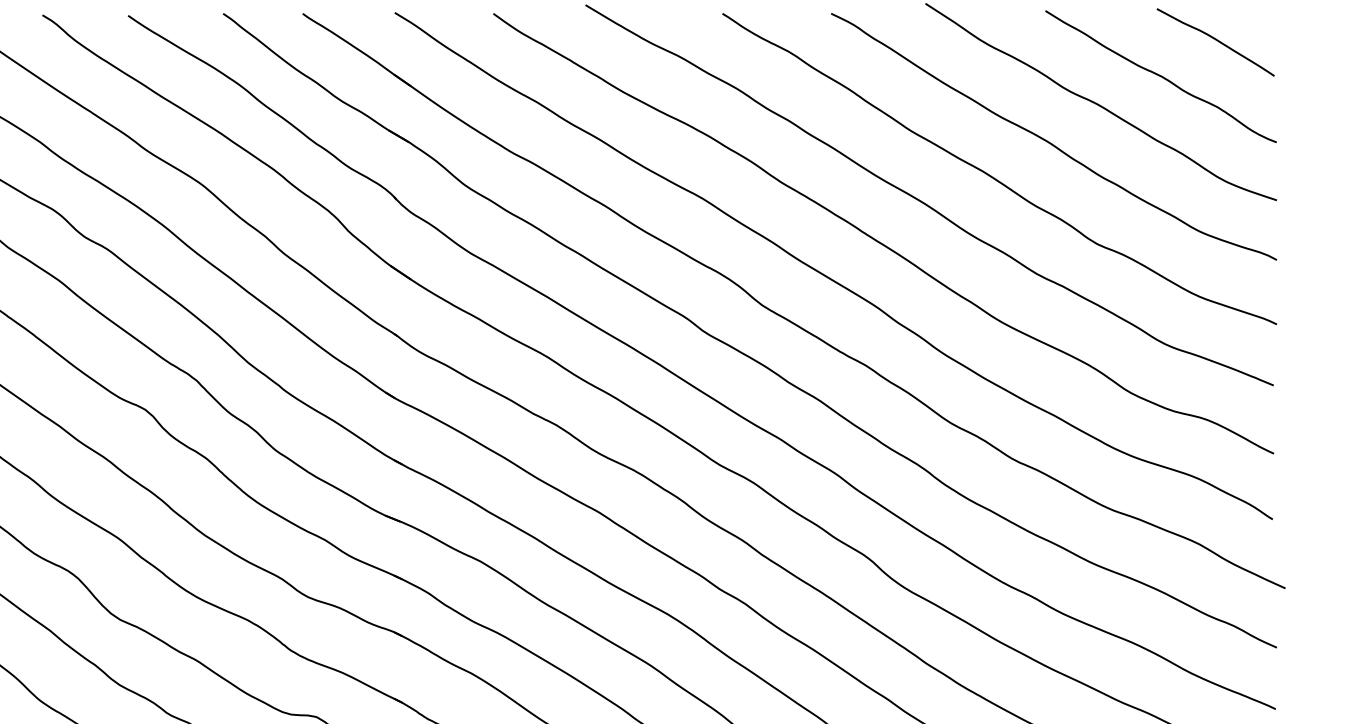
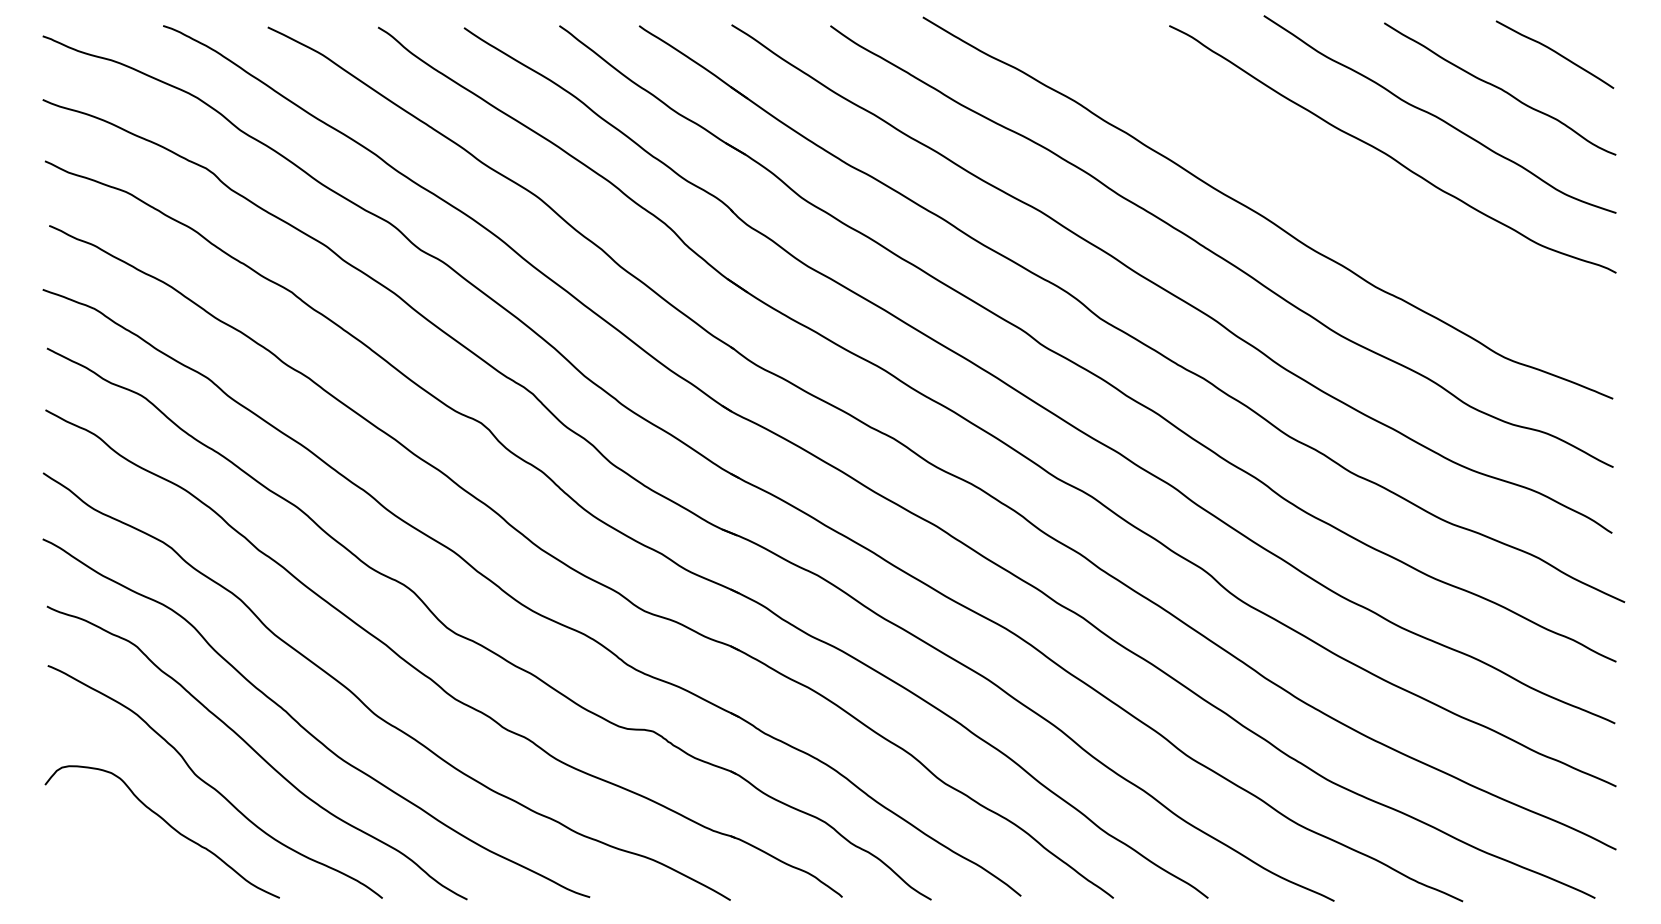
curve: (994, 177) -> (1333, 190), removed

